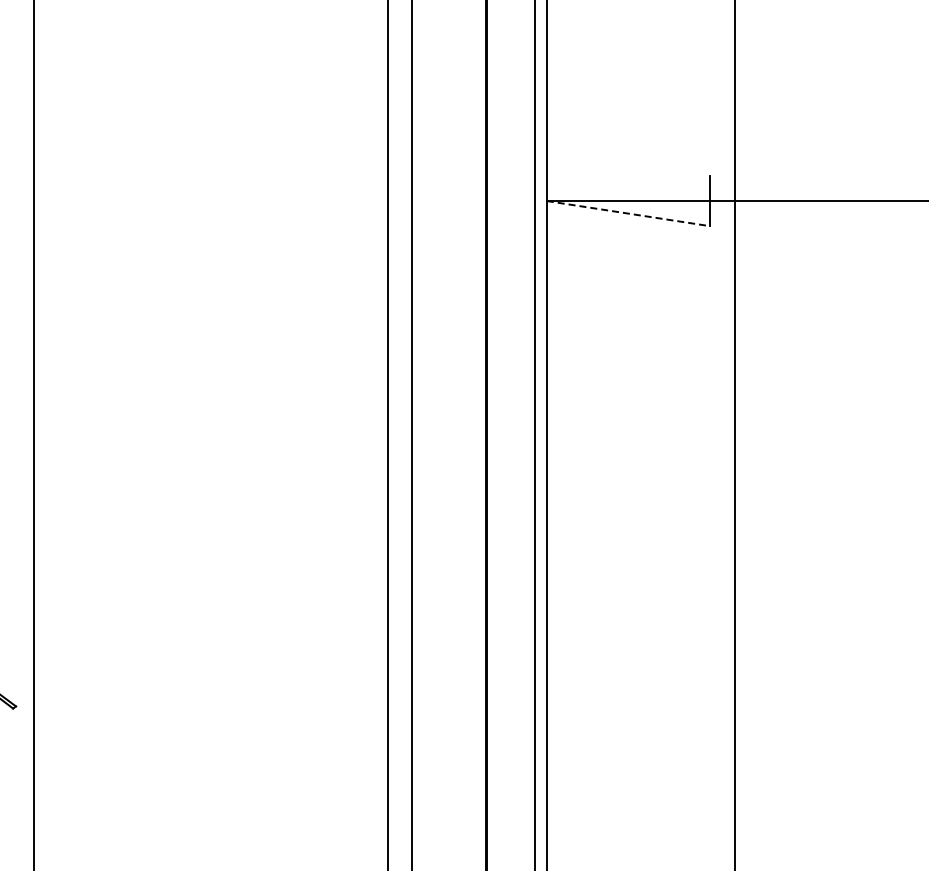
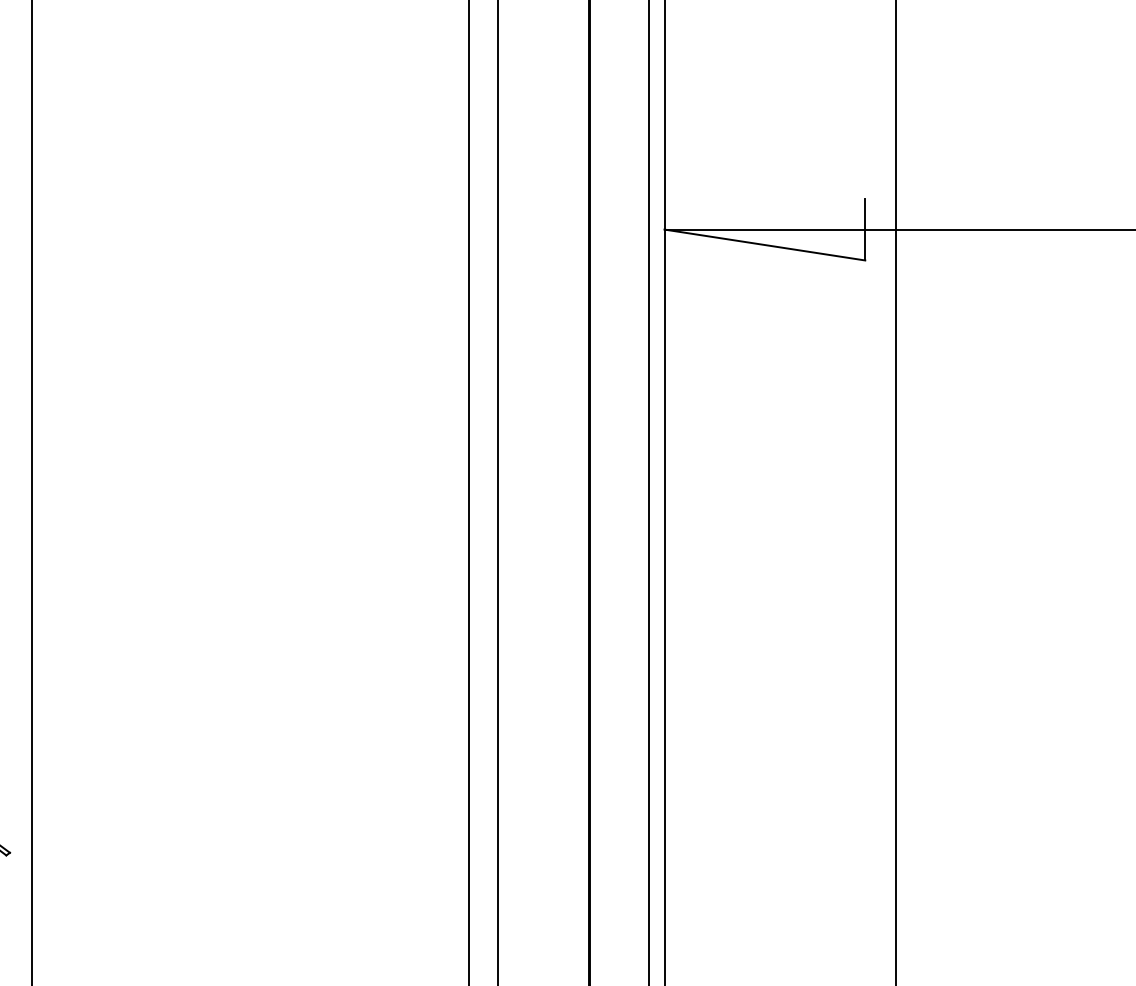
line: (628, 213) -> (765, 244), dashed -> solid

